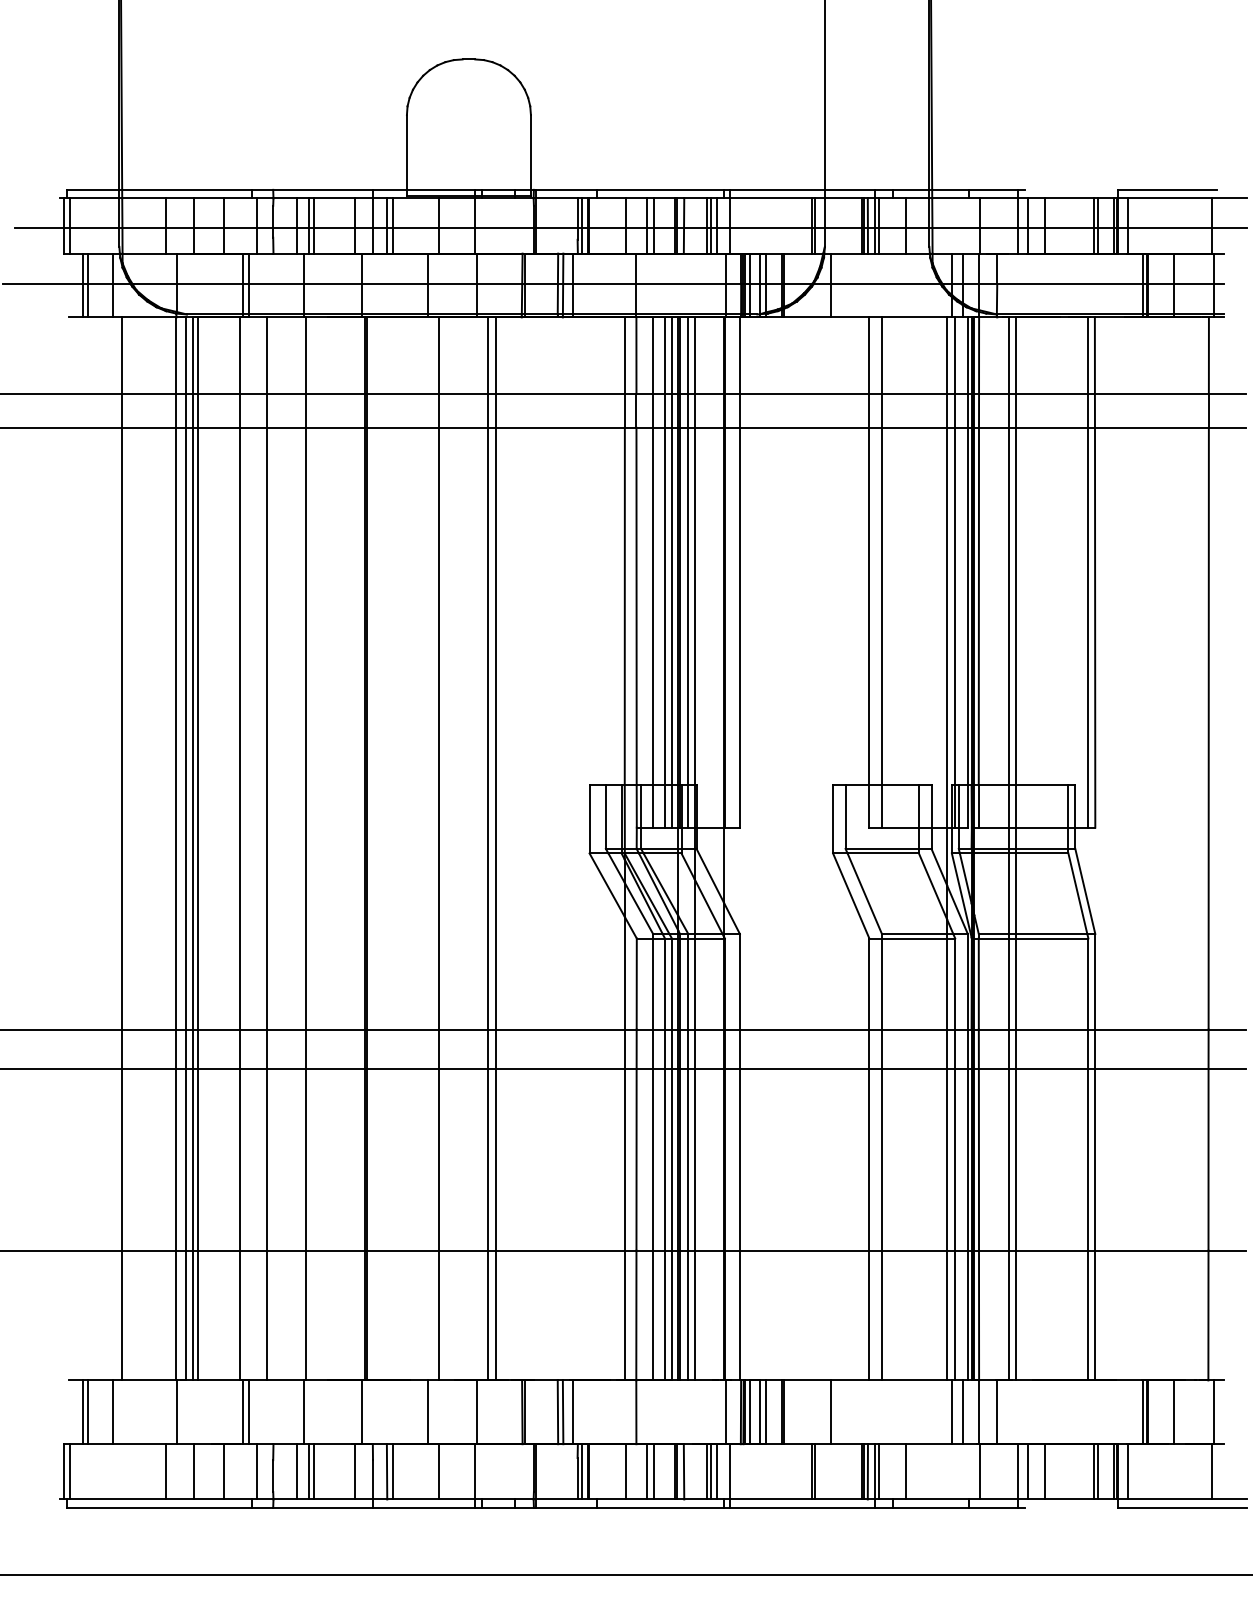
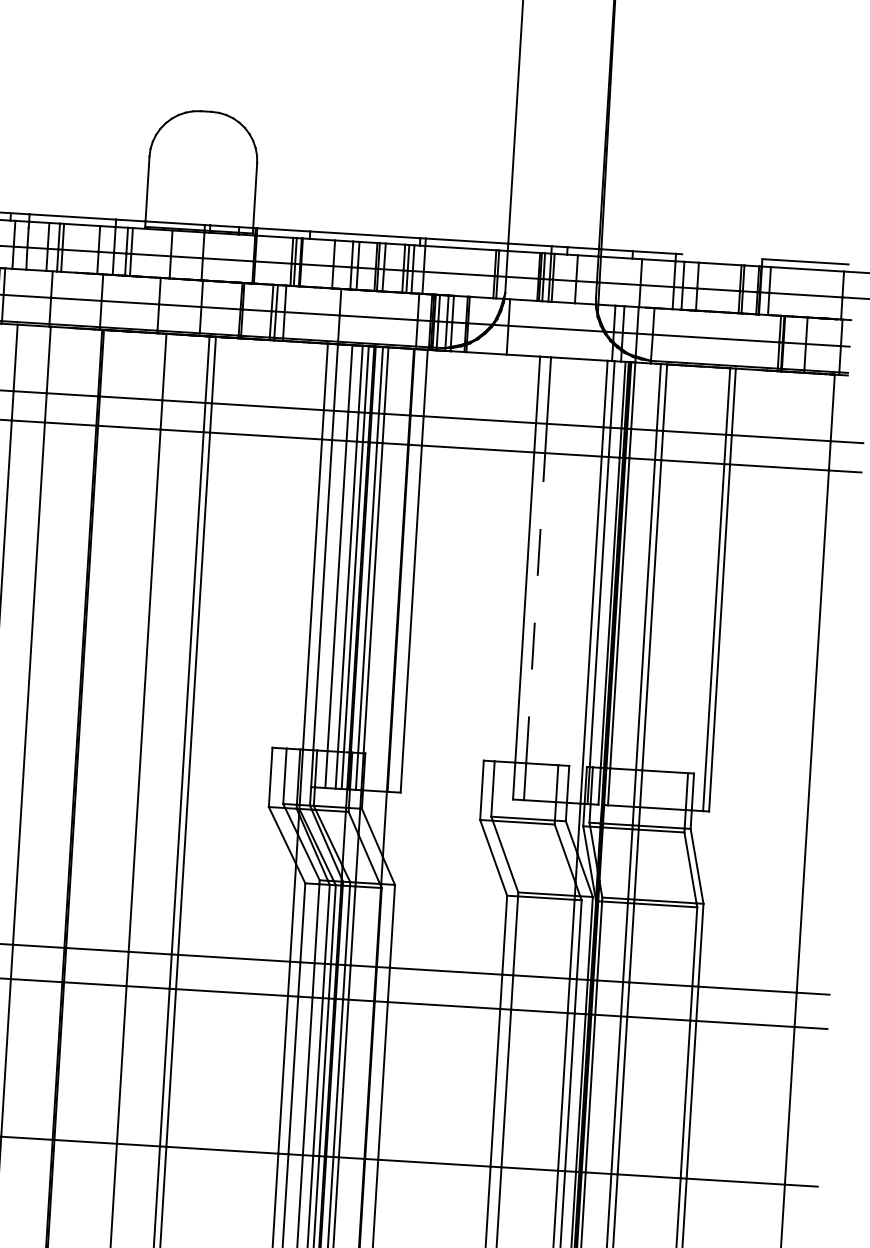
line: (881, 606) -> (535, 608), solid -> dashed

